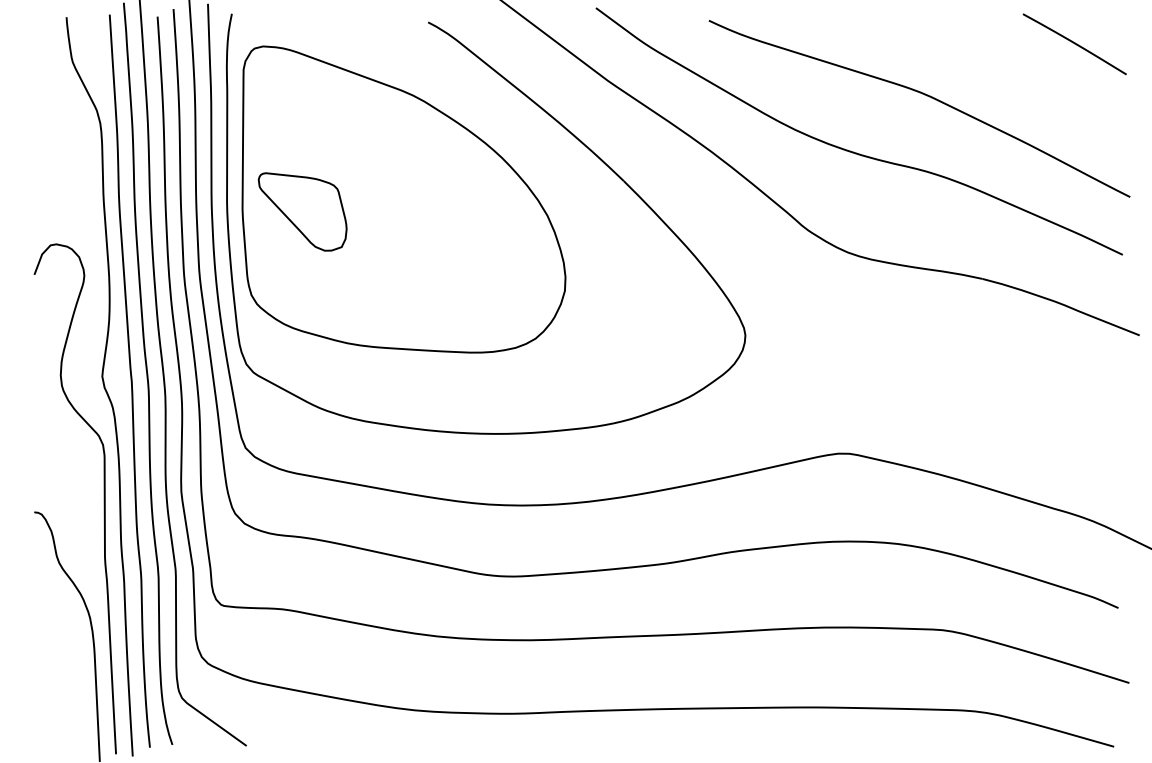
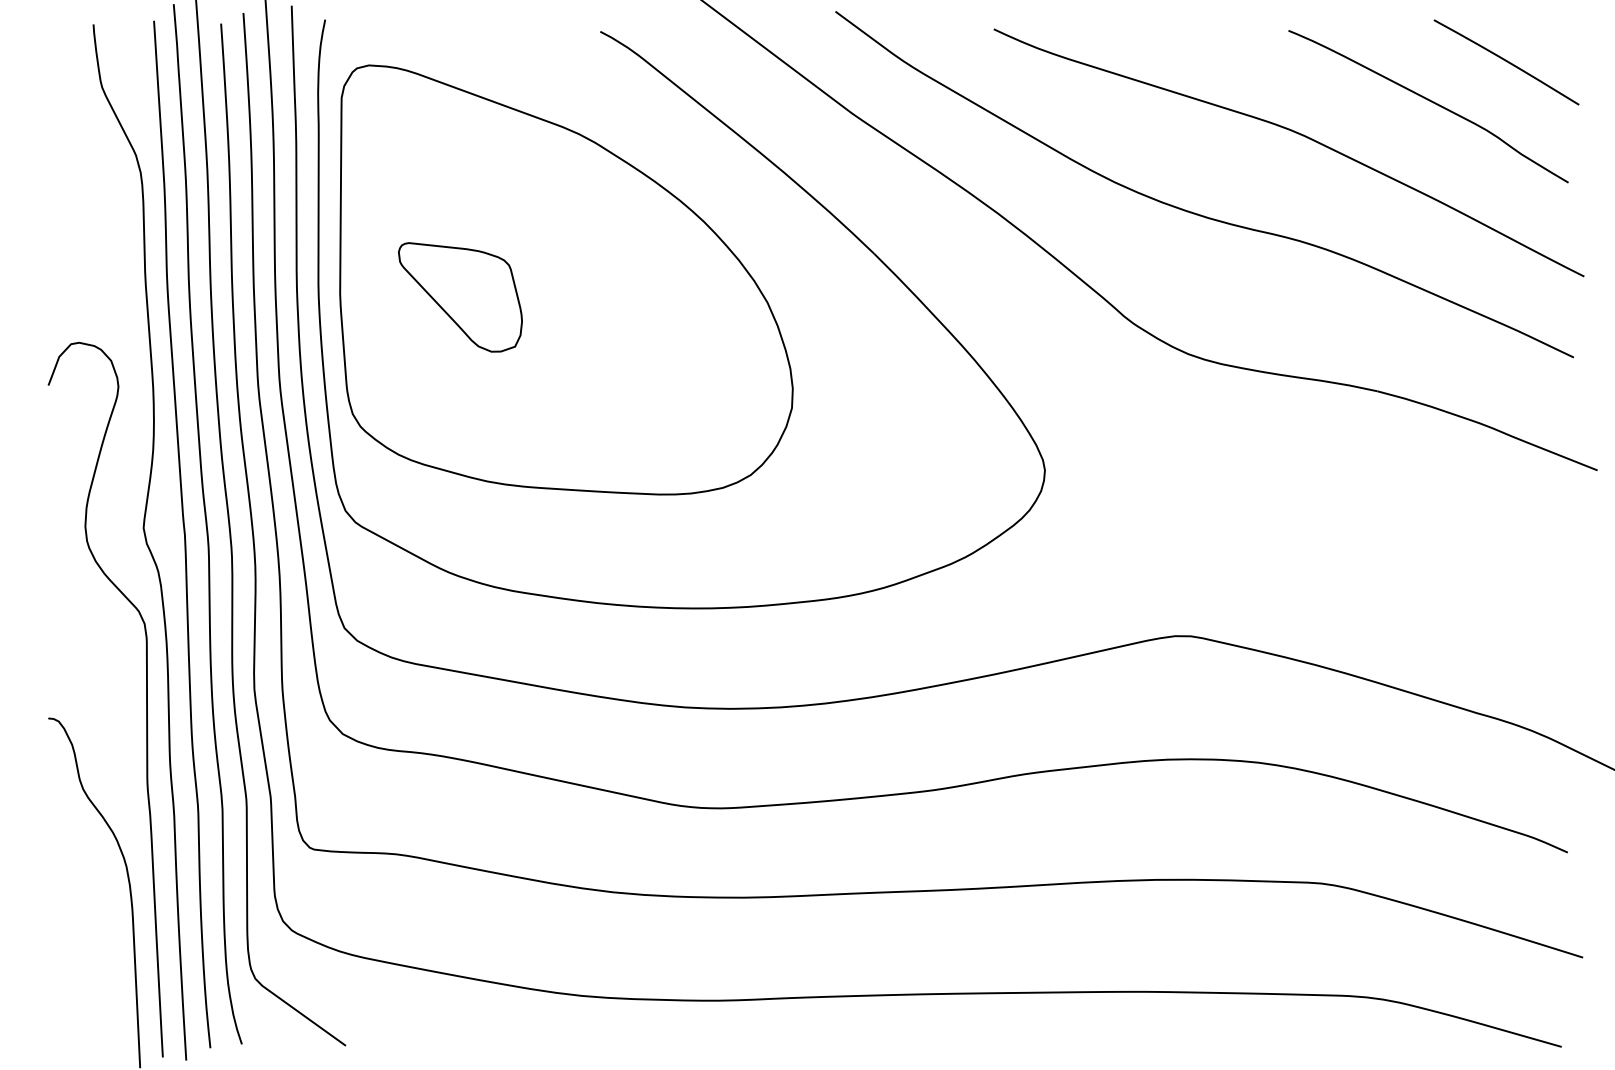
curve: (1021, 72) -> (1431, 102), added
part: (302, 212) -> (460, 297), moved

